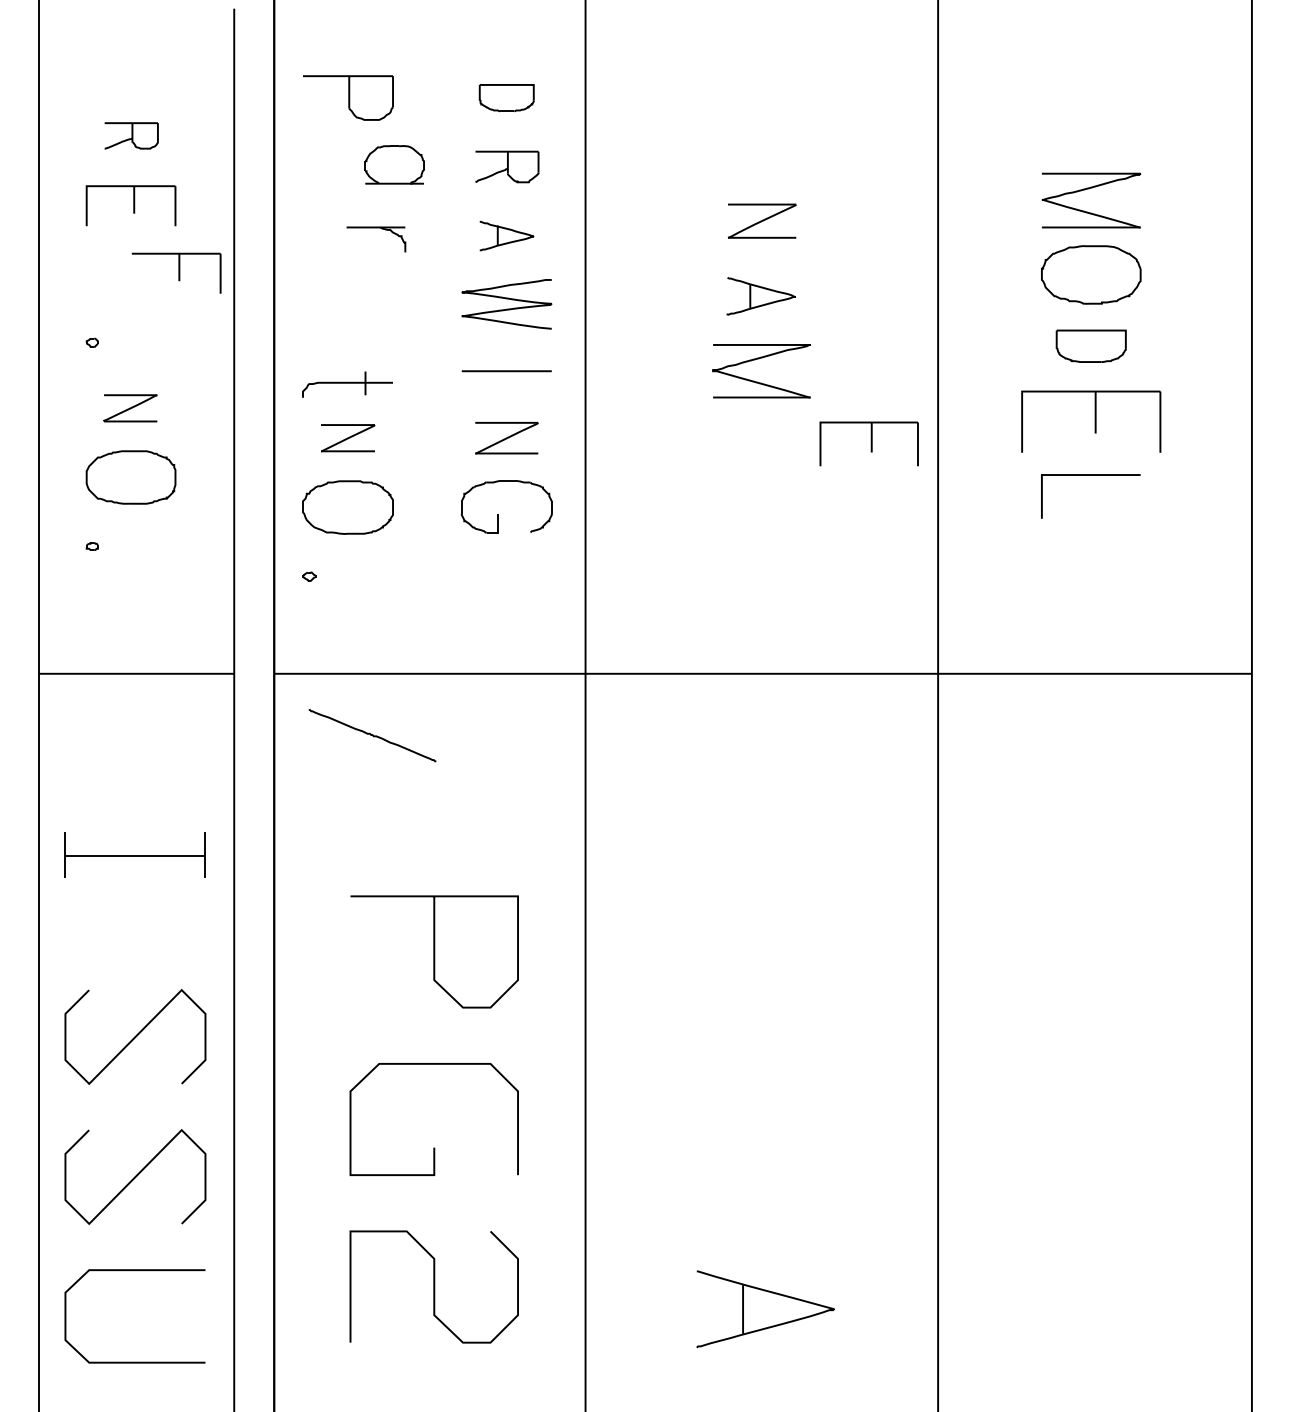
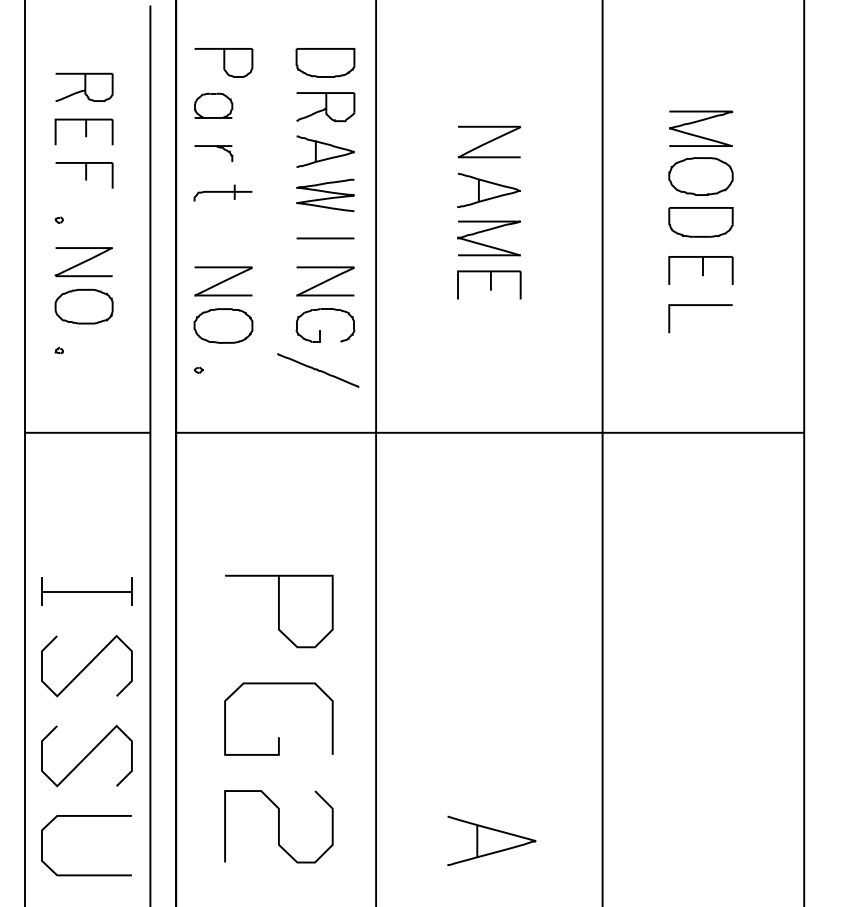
part: (506, 97) -> (325, 62), size x1.67
part: (131, 134) -> (84, 86), size x1.67
part: (394, 164) -> (213, 105), moved
part: (506, 167) -> (325, 107), size x1.43
part: (762, 220) -> (489, 141), size x1.43
part: (380, 229) -> (216, 147), moved
part: (506, 235) -> (325, 151), size x1.67
part: (176, 273) -> (84, 175), moved
part: (760, 295) -> (488, 189), size x1.43
part: (1090, 346) -> (700, 222), size x1.43
part: (346, 383) -> (222, 192), moved
part: (130, 408) -> (83, 262), size x1.67
part: (1090, 421) -> (700, 270), size x0.71
part: (348, 438) -> (223, 281), size x1.67
part: (506, 438) -> (325, 281), size x1.43
part: (869, 442) -> (489, 284), moved
line: (372, 735) -> (318, 370), moved
part: (134, 855) -> (86, 591), moved

